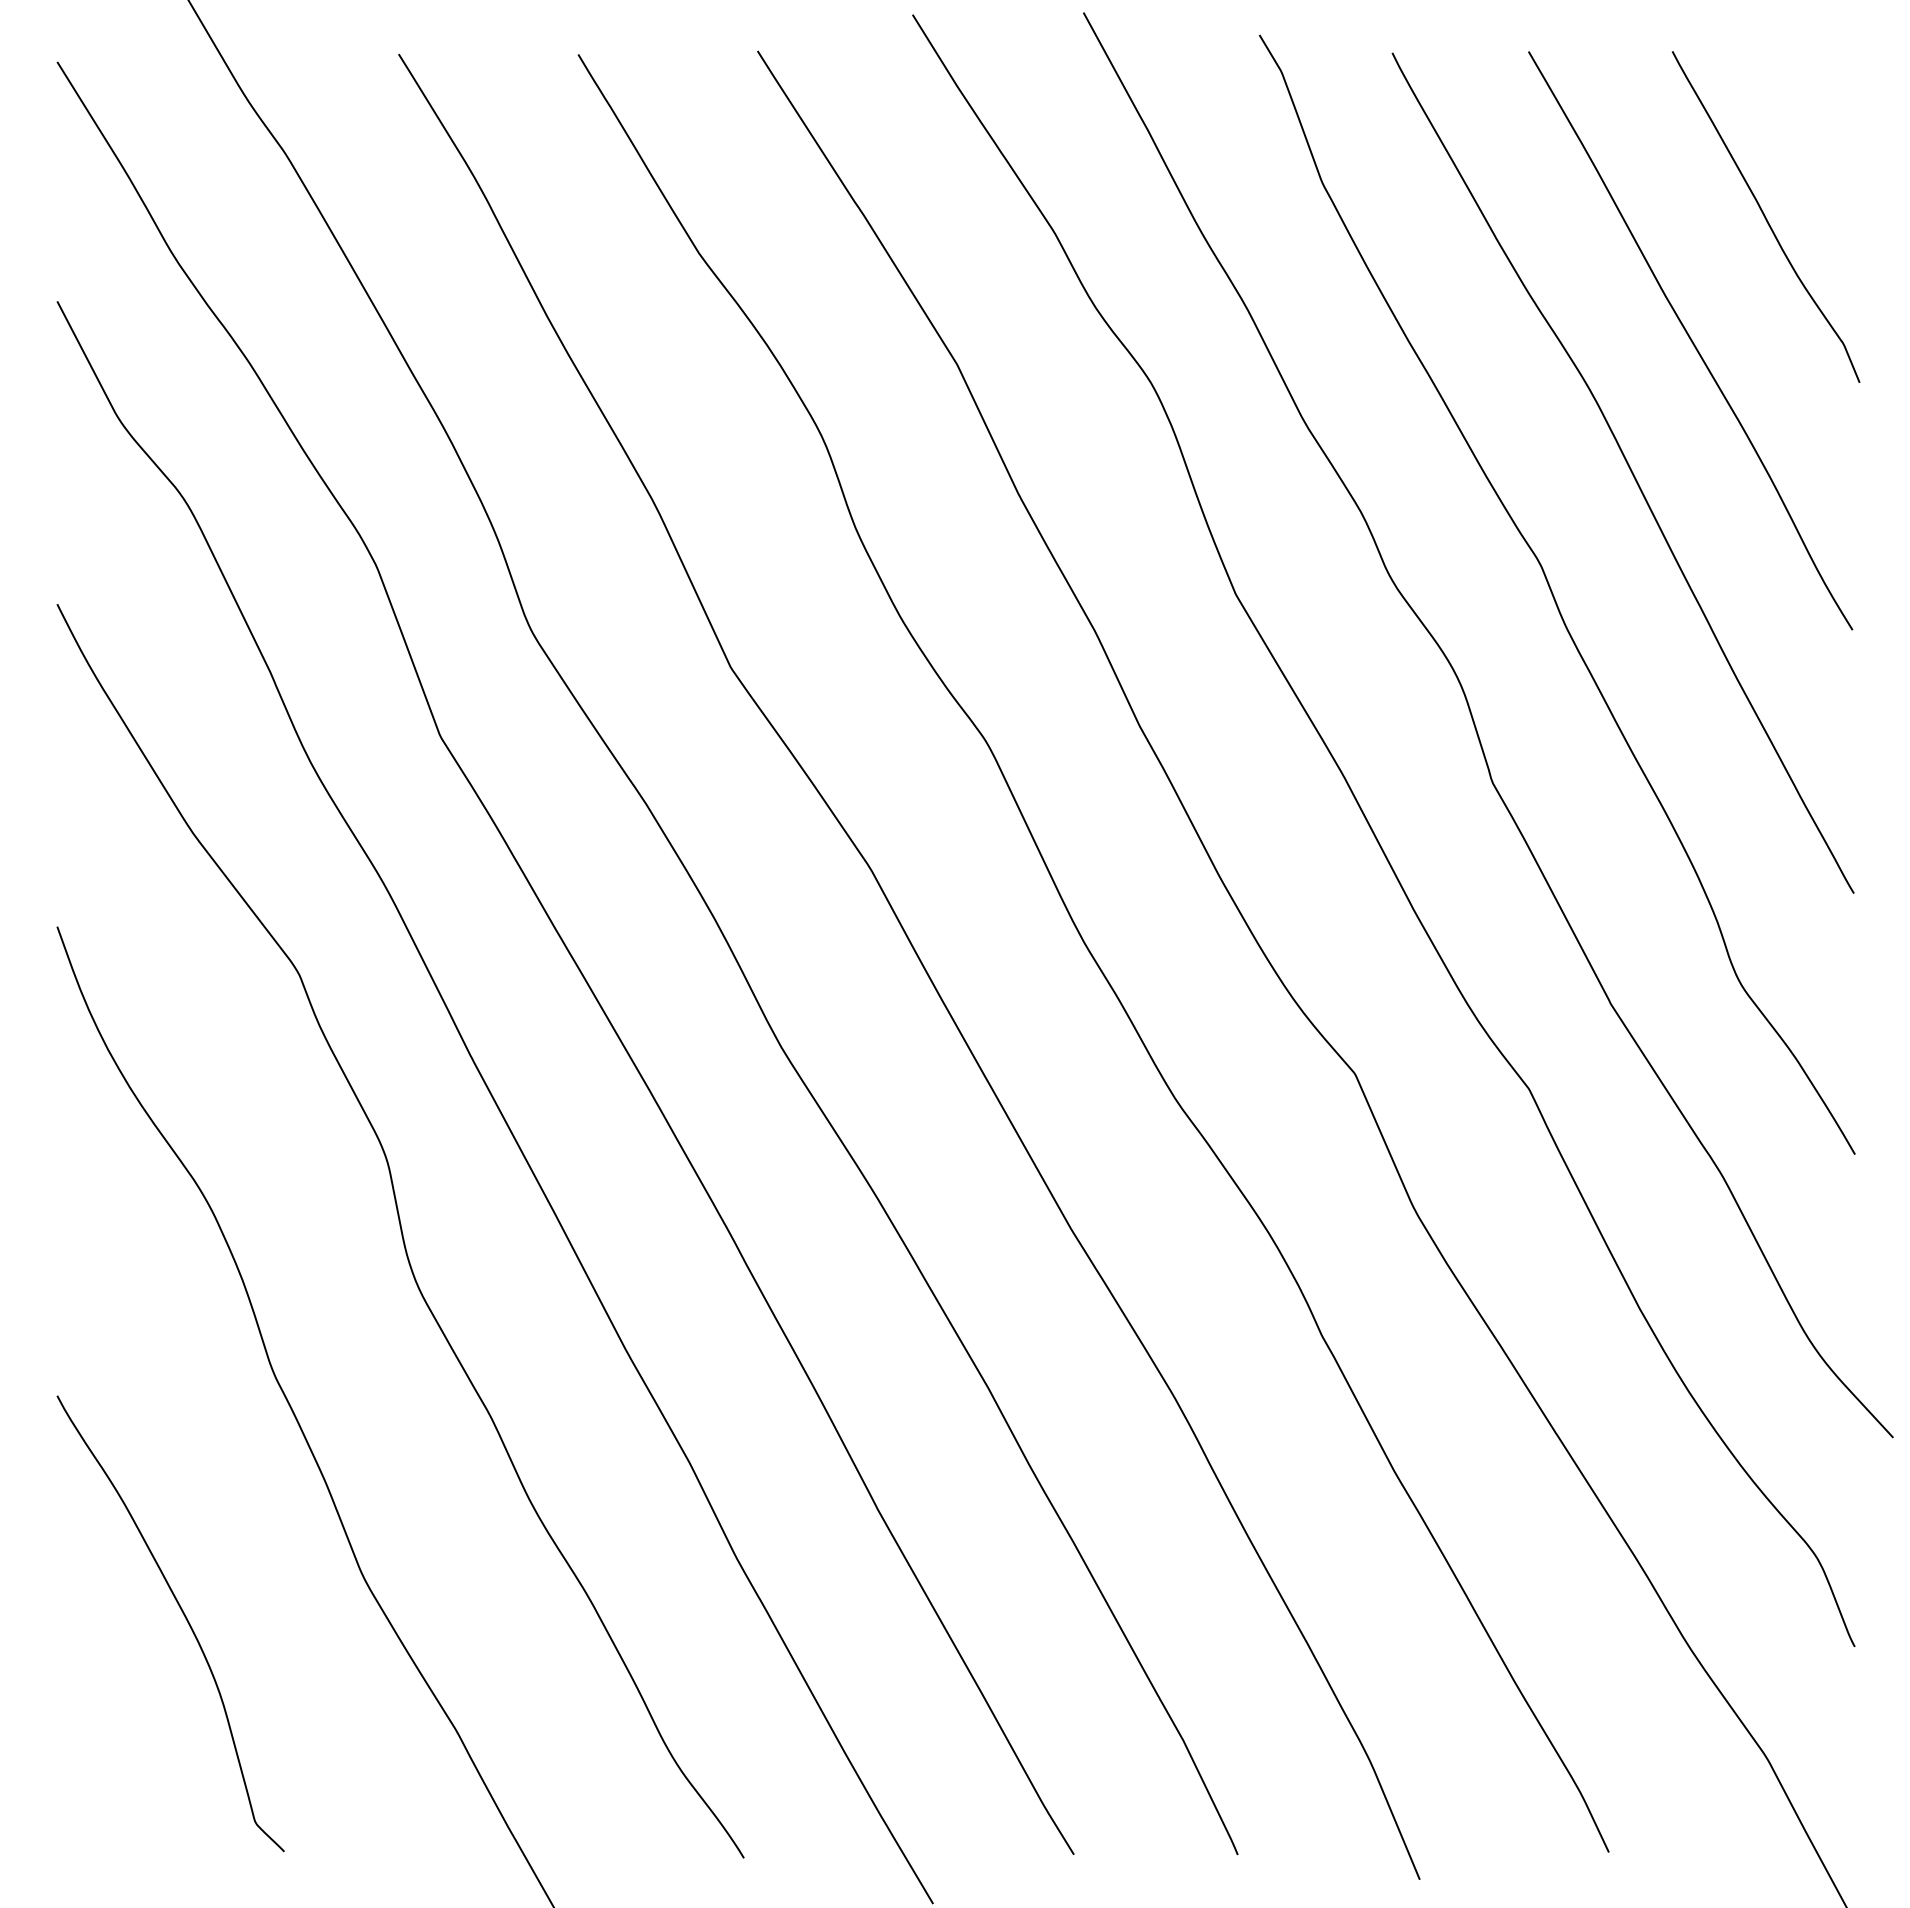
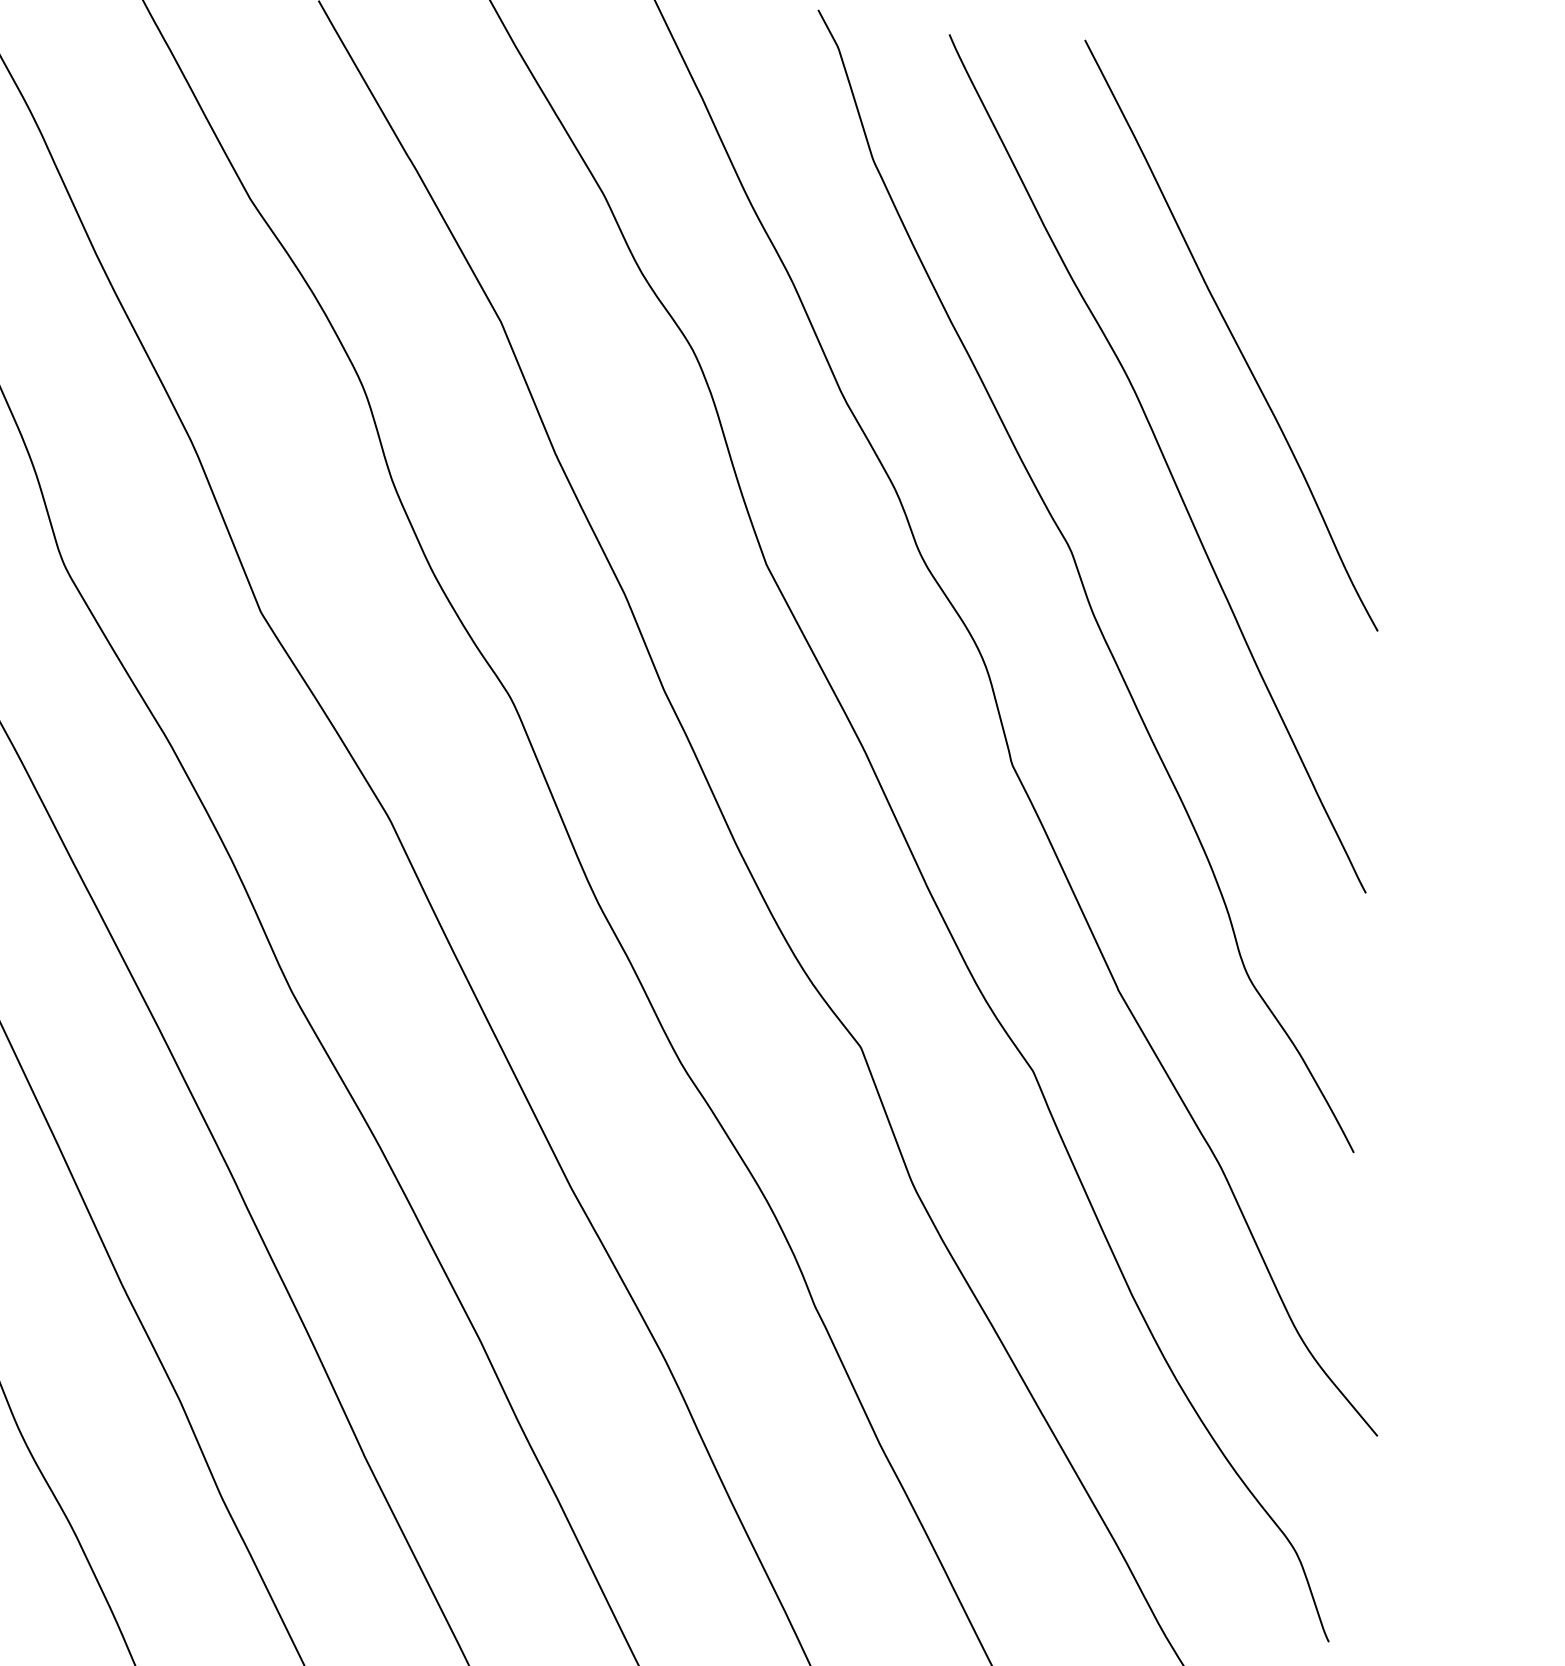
curve: (1765, 216) -> (1312, 215), removed

